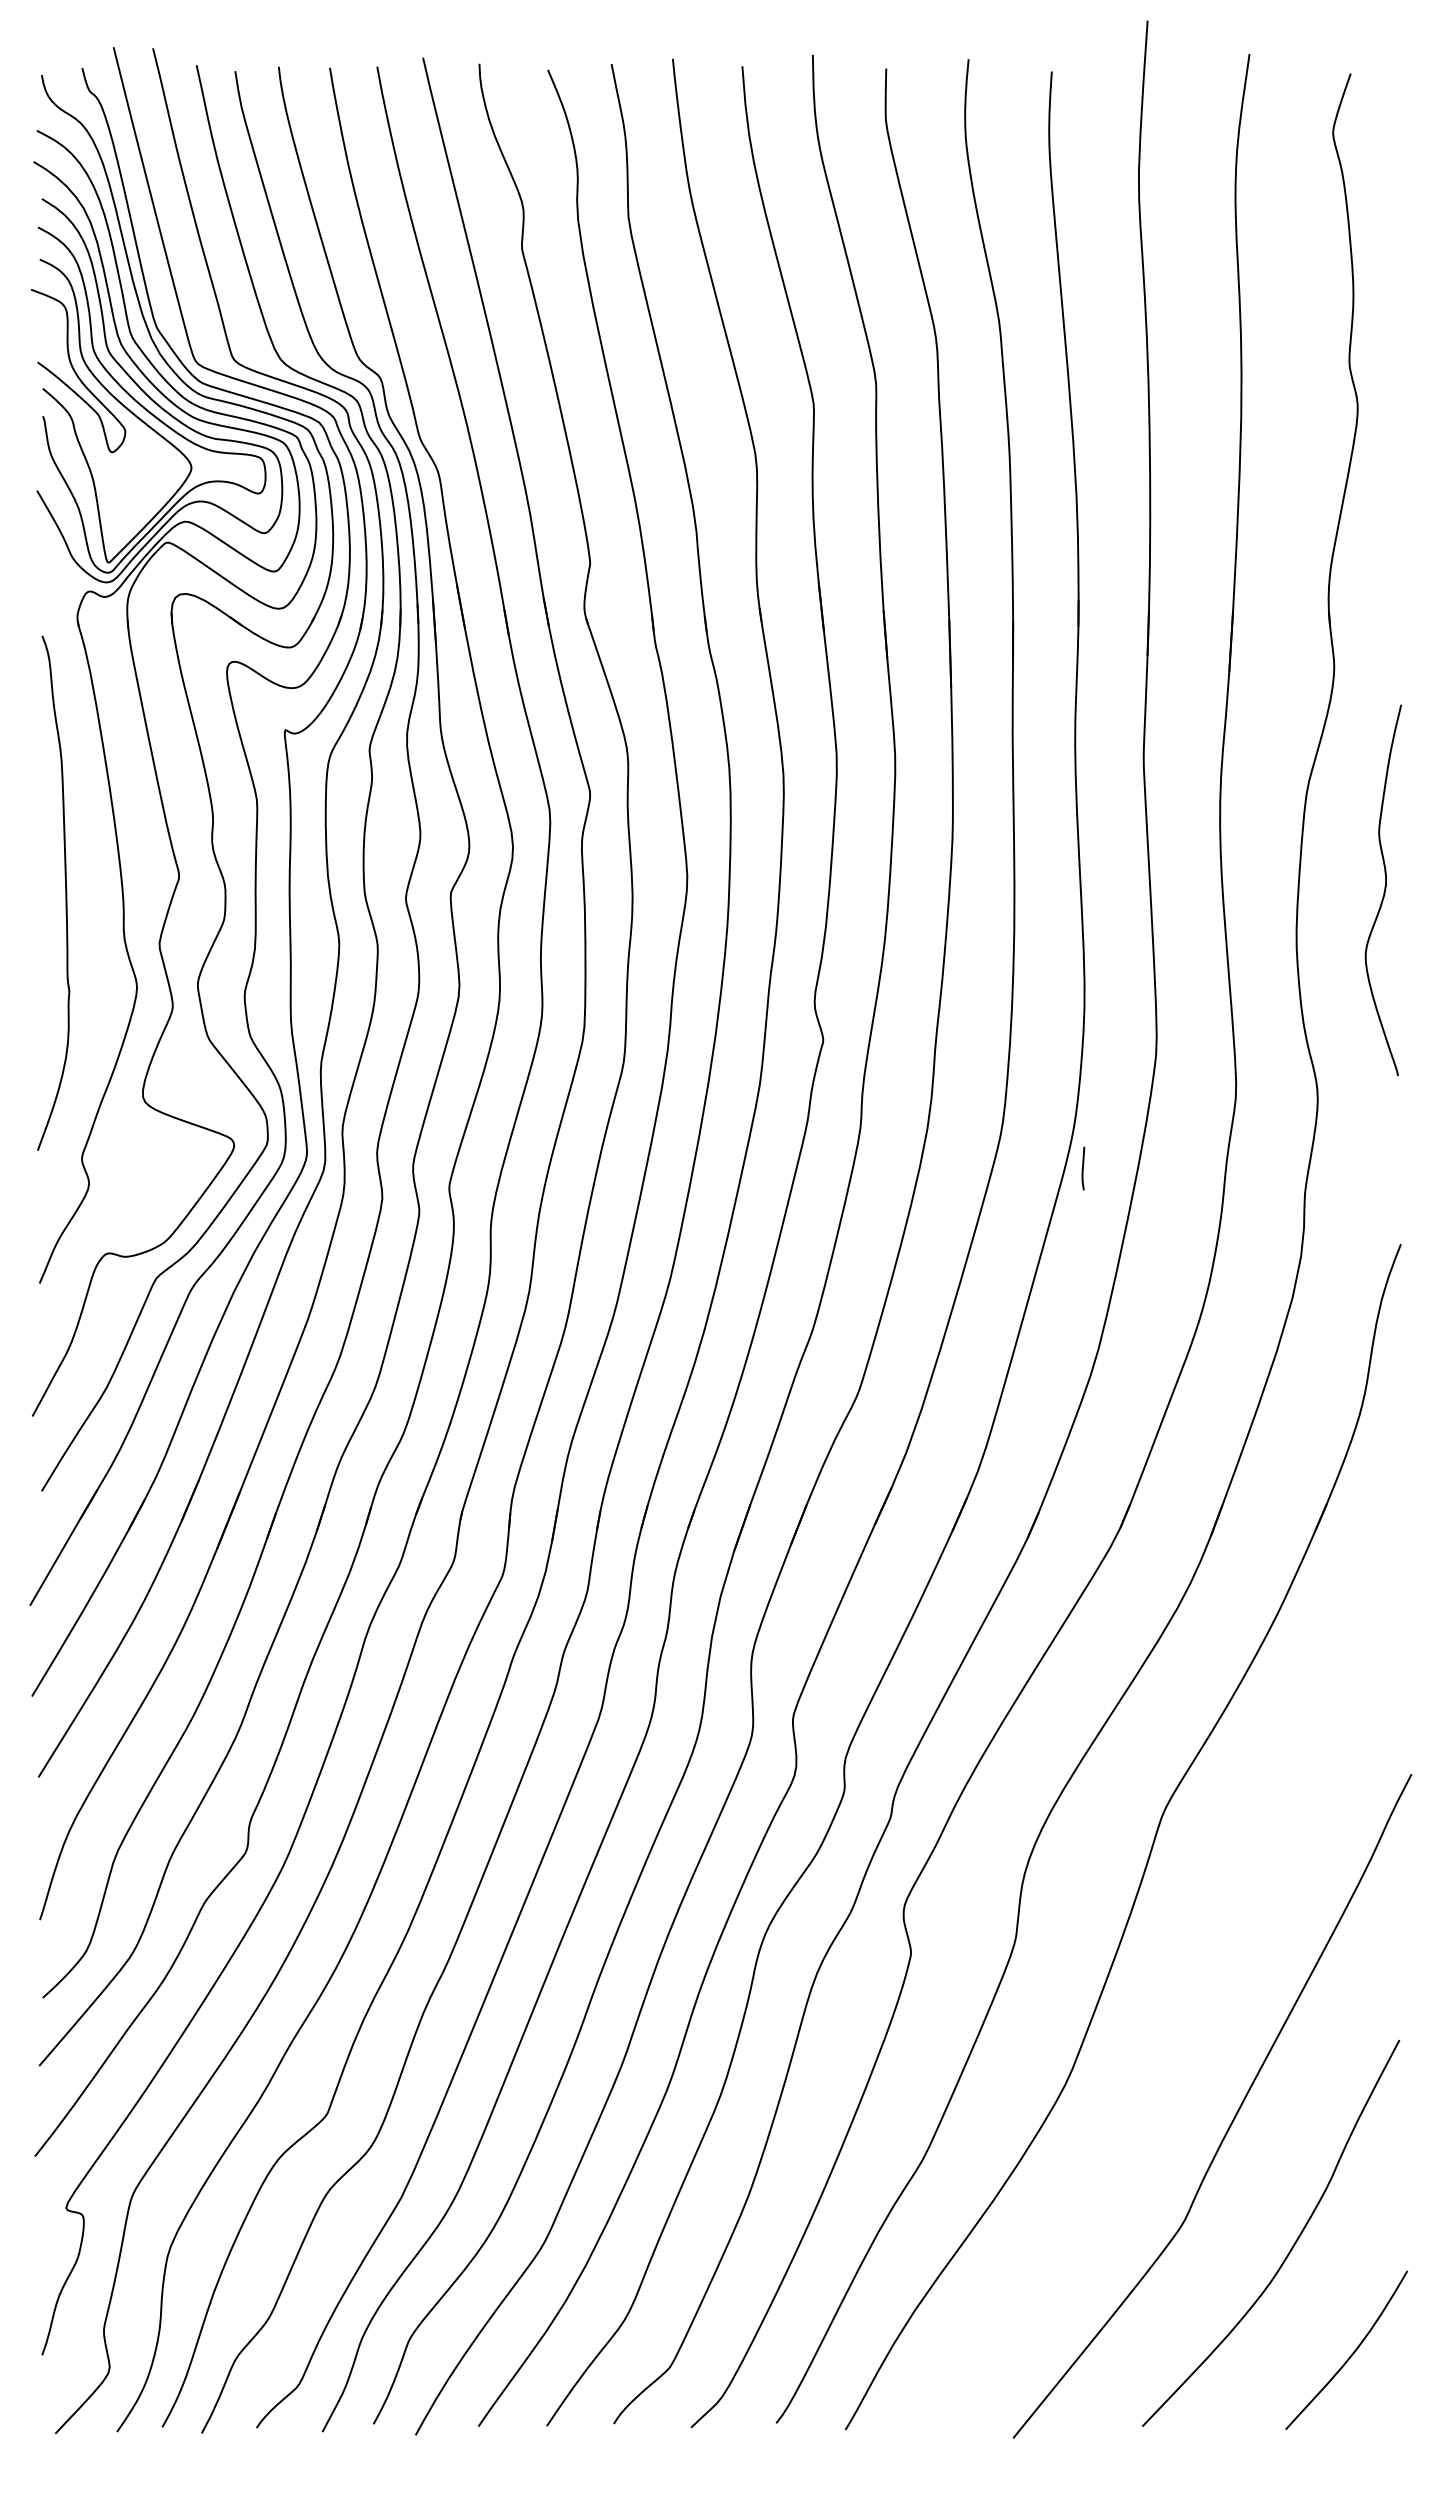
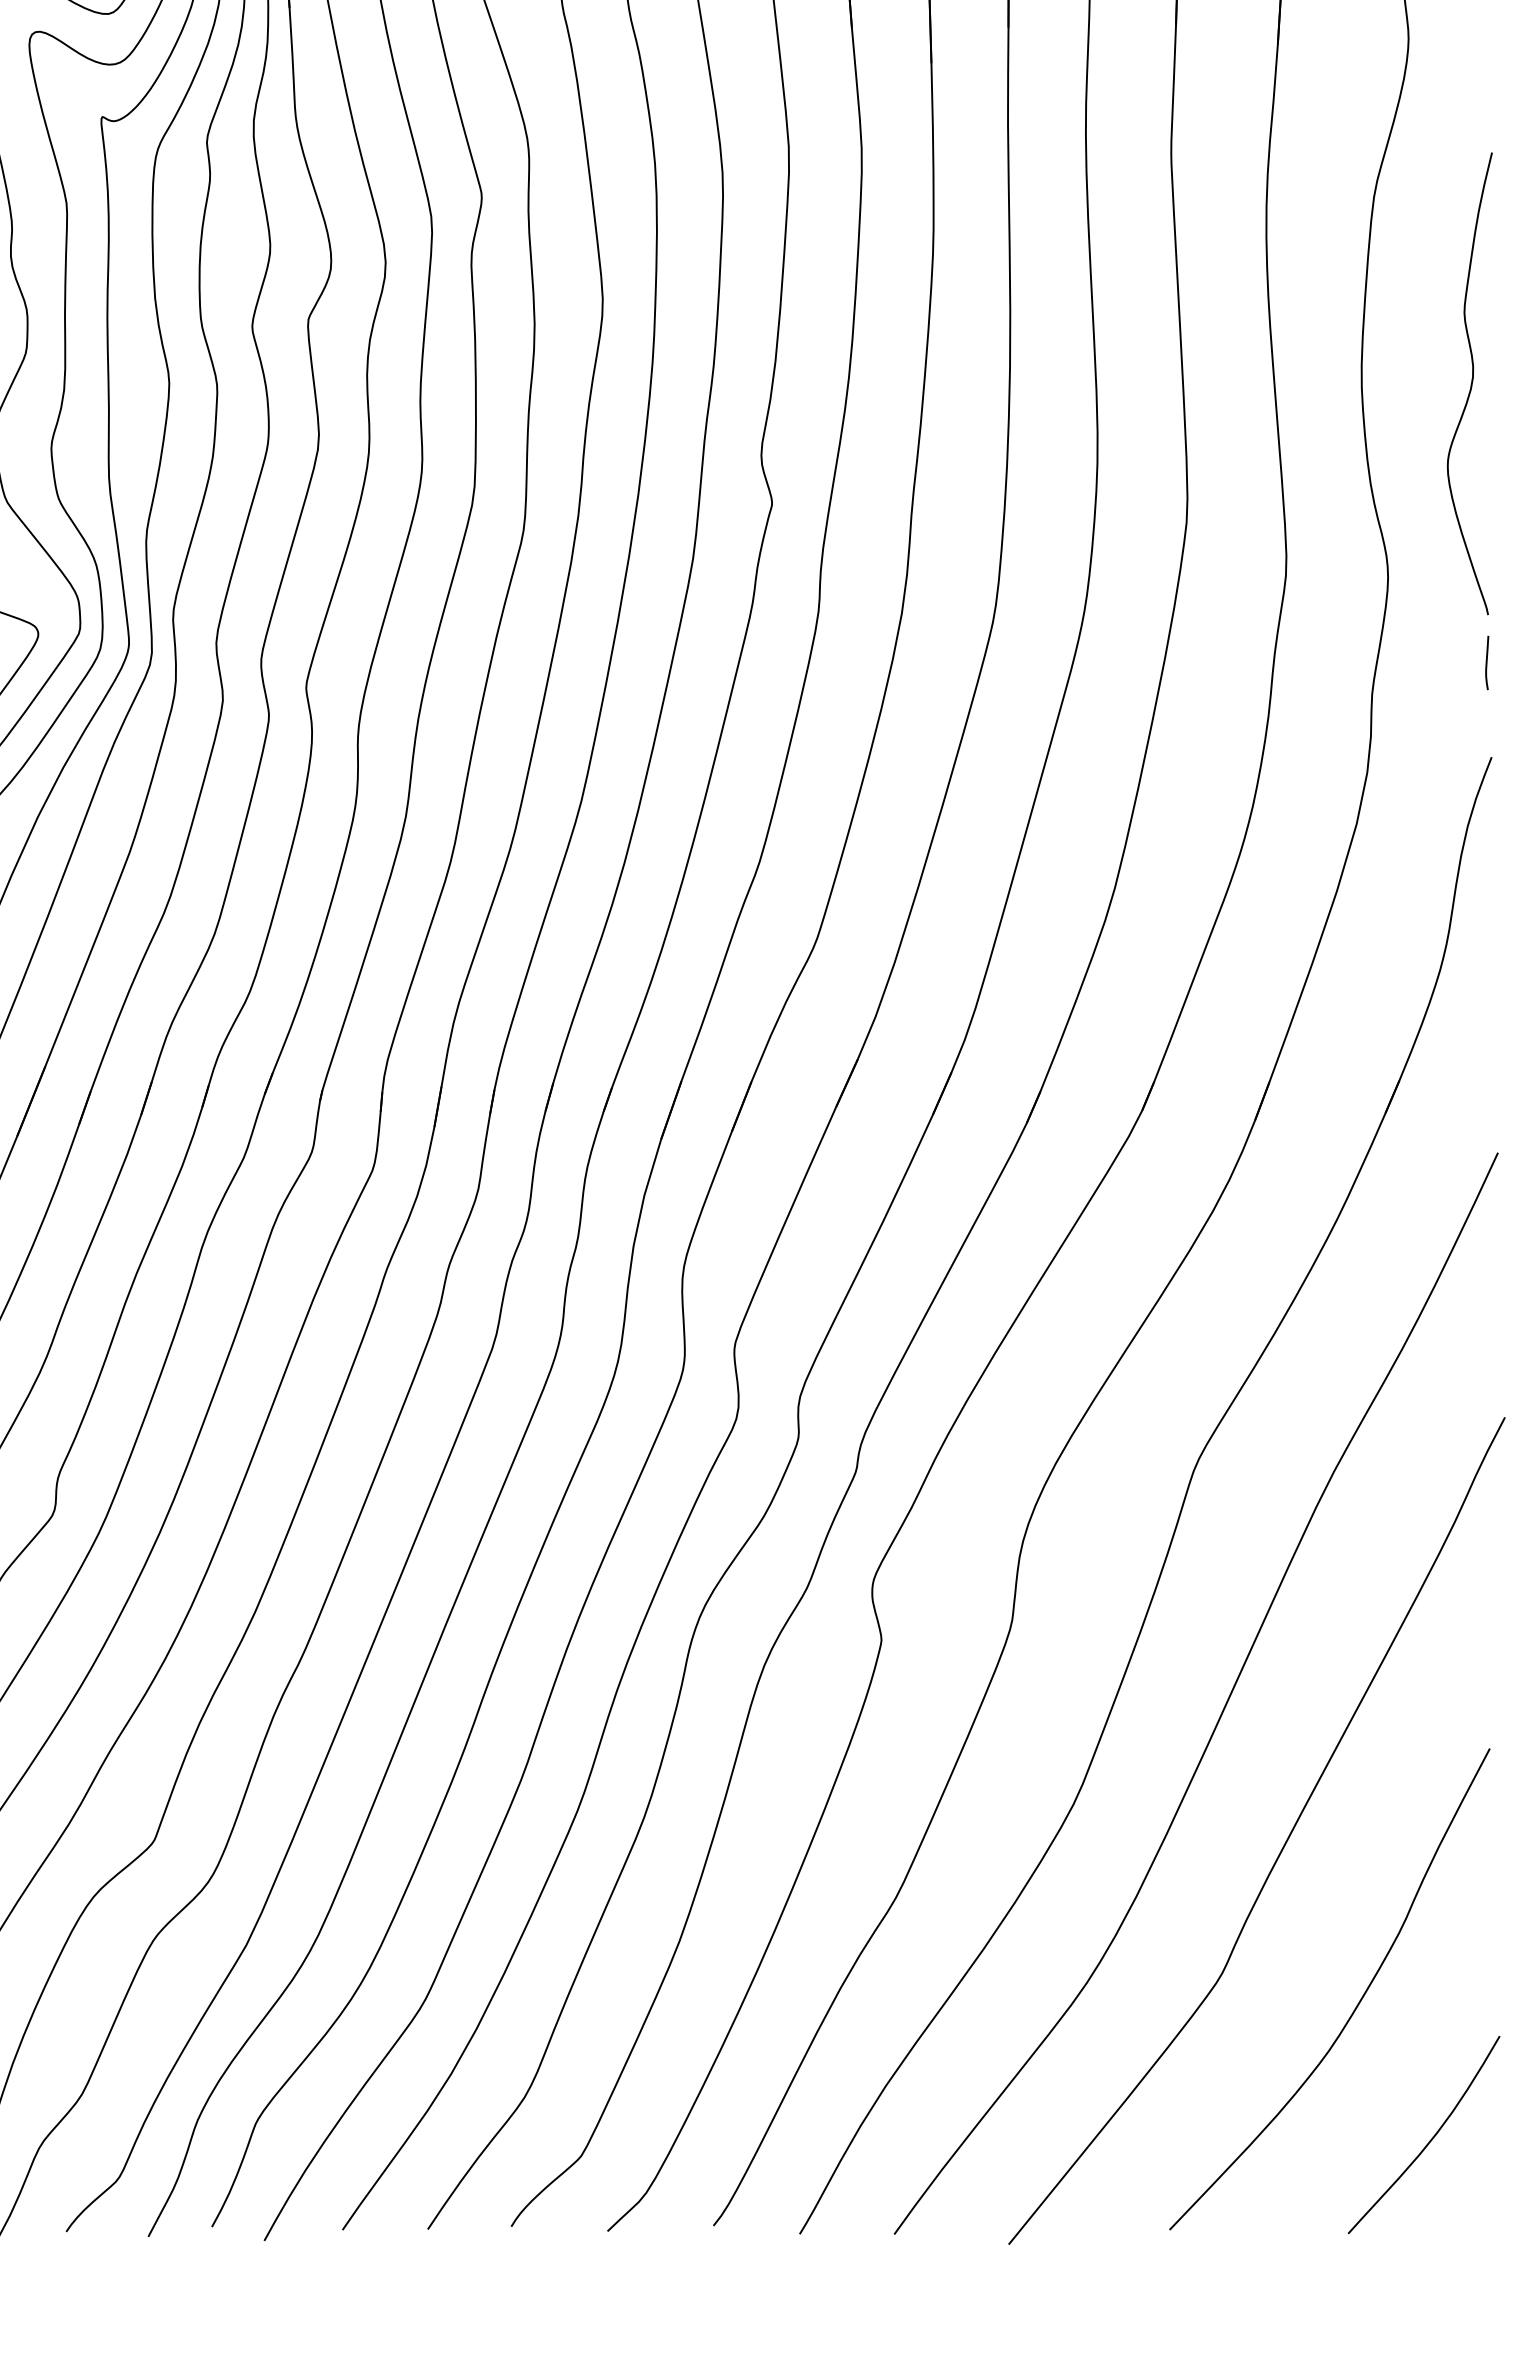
curve: (1384, 890) -> (1471, 383), moved
curve: (1083, 1168) -> (1487, 662), moved
curve: (1186, 2004) -> (1224, 1704), added

